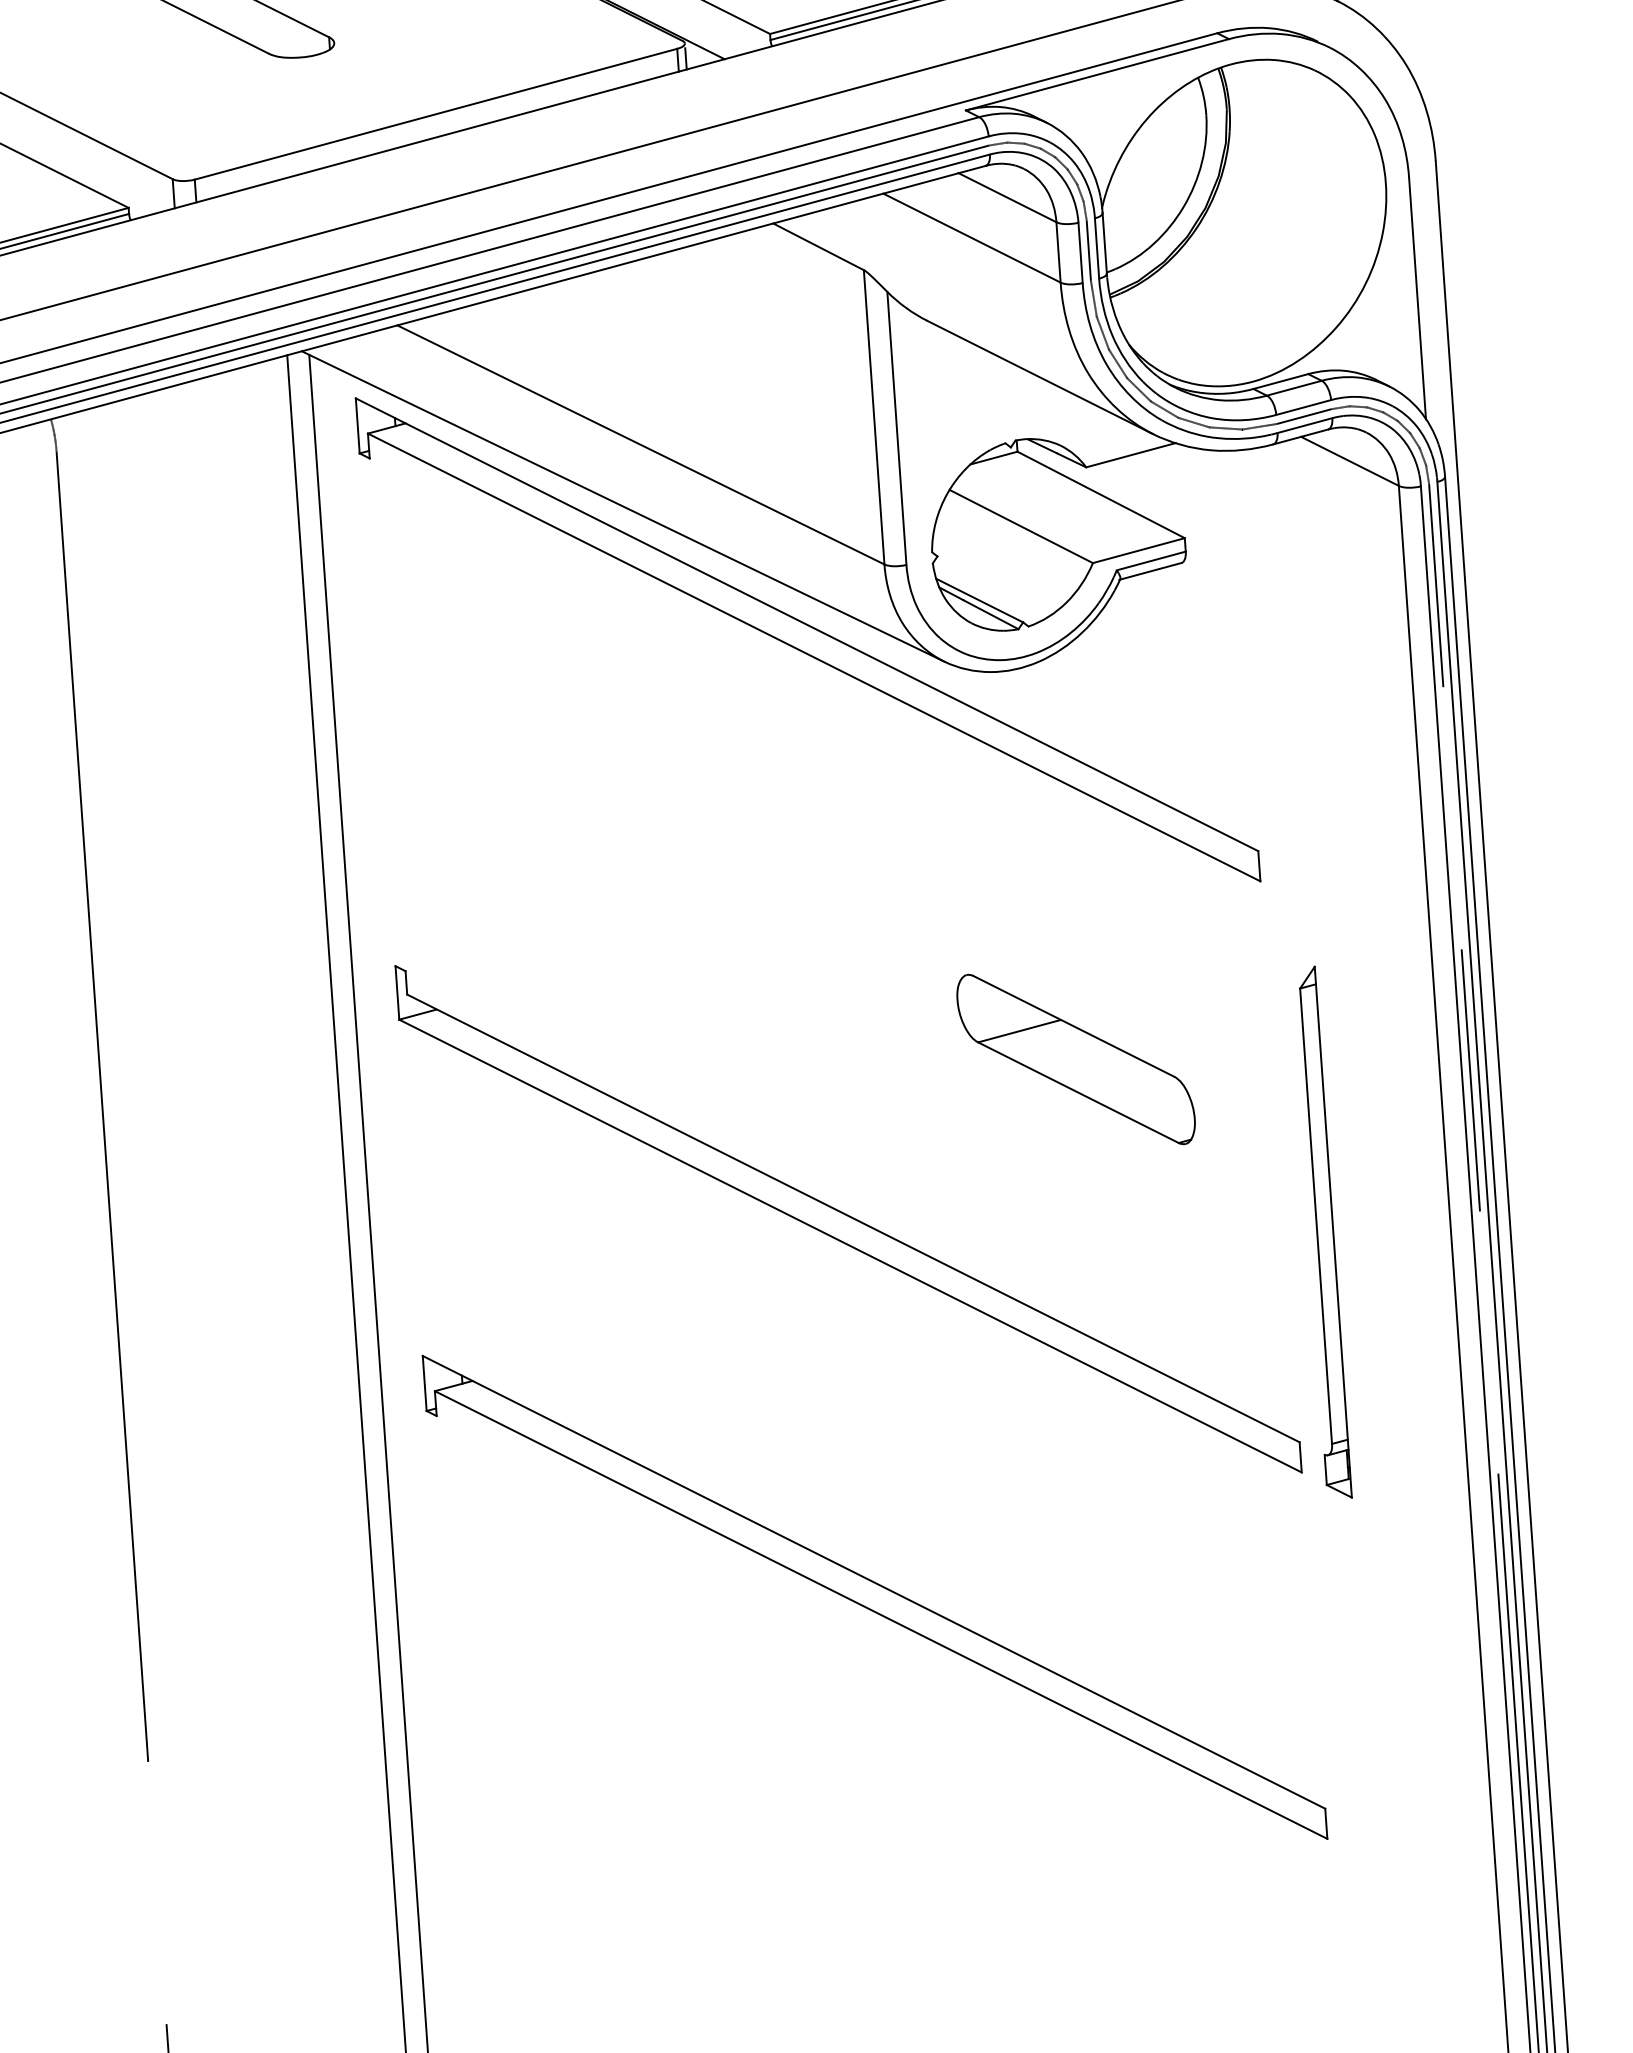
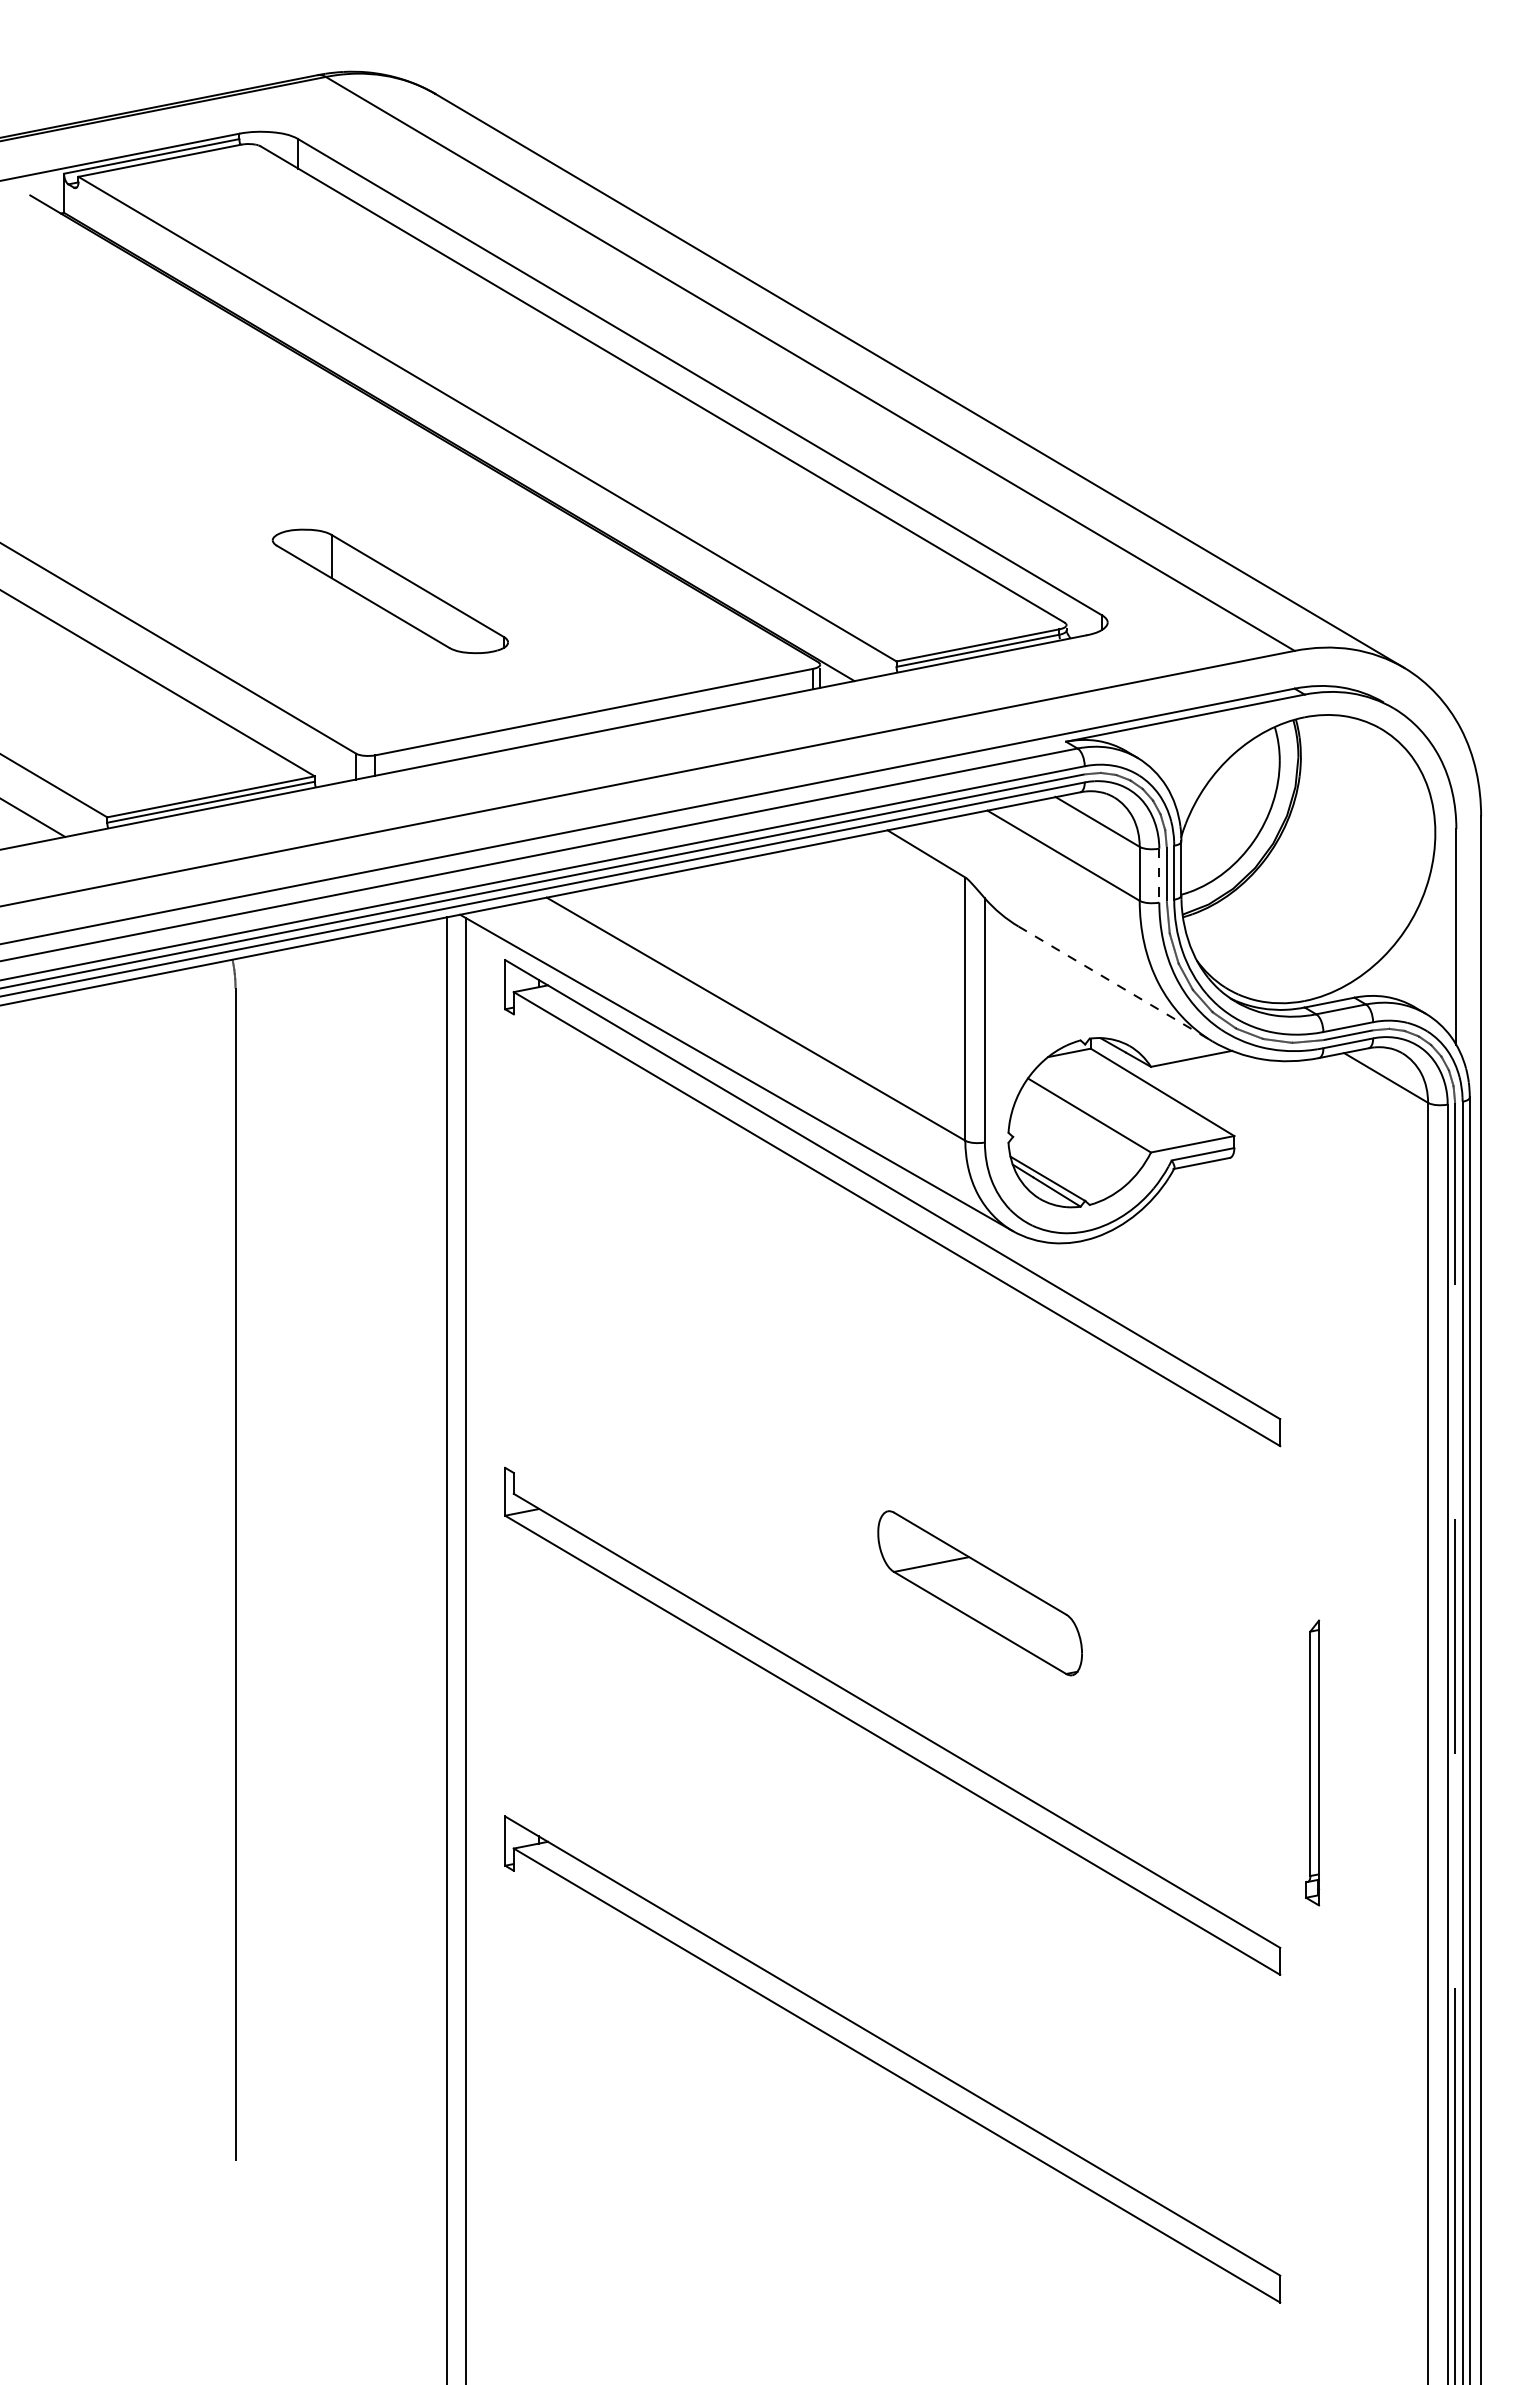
line: (1080, 252) -> (1159, 875), solid -> dashed
line: (1040, 376) -> (1115, 983), solid -> dashed
part: (1075, 1059) -> (979, 1593), moved
part: (1321, 1232) -> (1312, 1762), size x0.6

